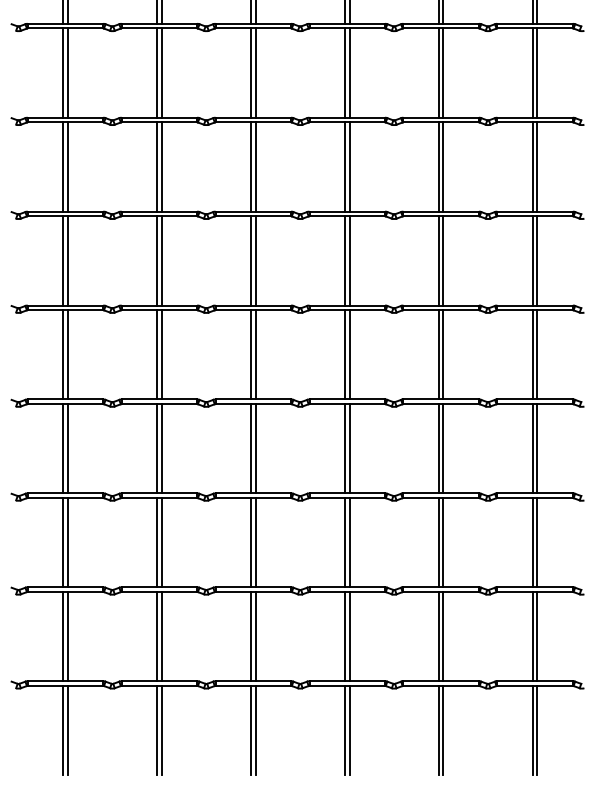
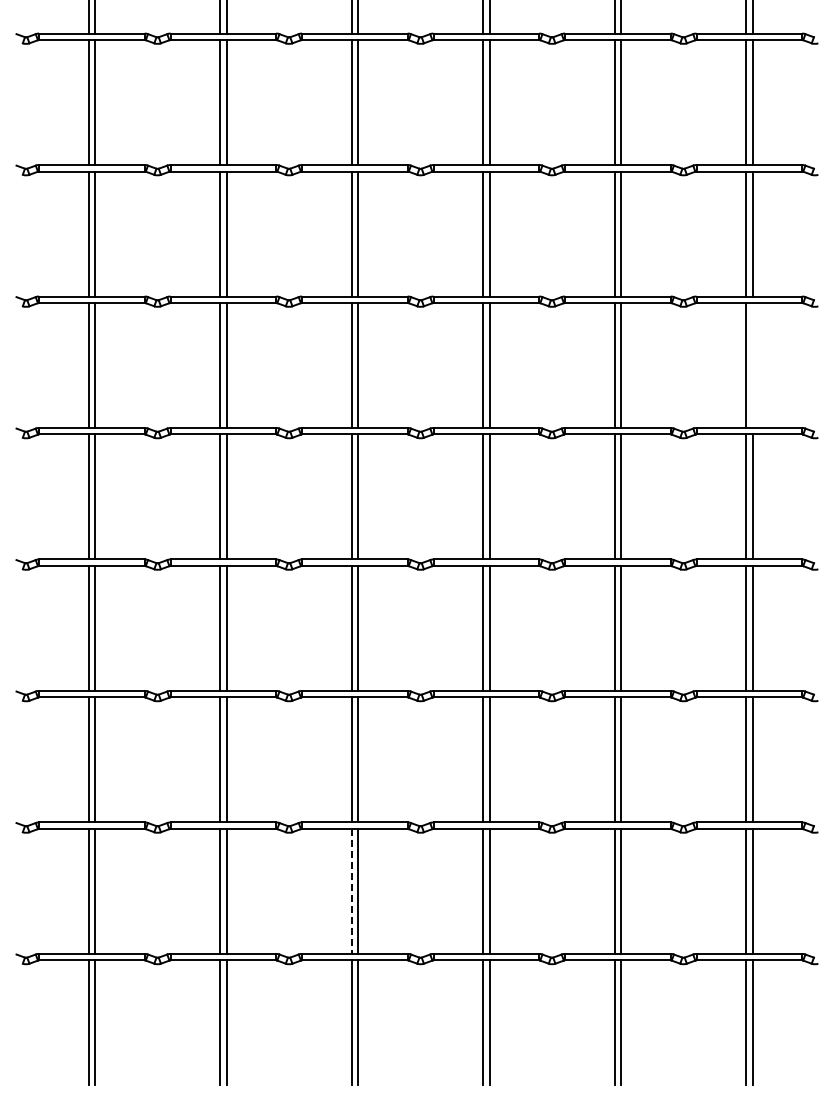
line: (537, 260) -> (752, 365), removed
line: (250, 636) -> (351, 891), solid -> dashed

